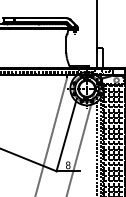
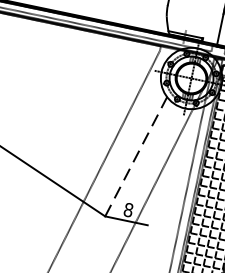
line: (66, 134) -> (137, 153), solid -> dashed

